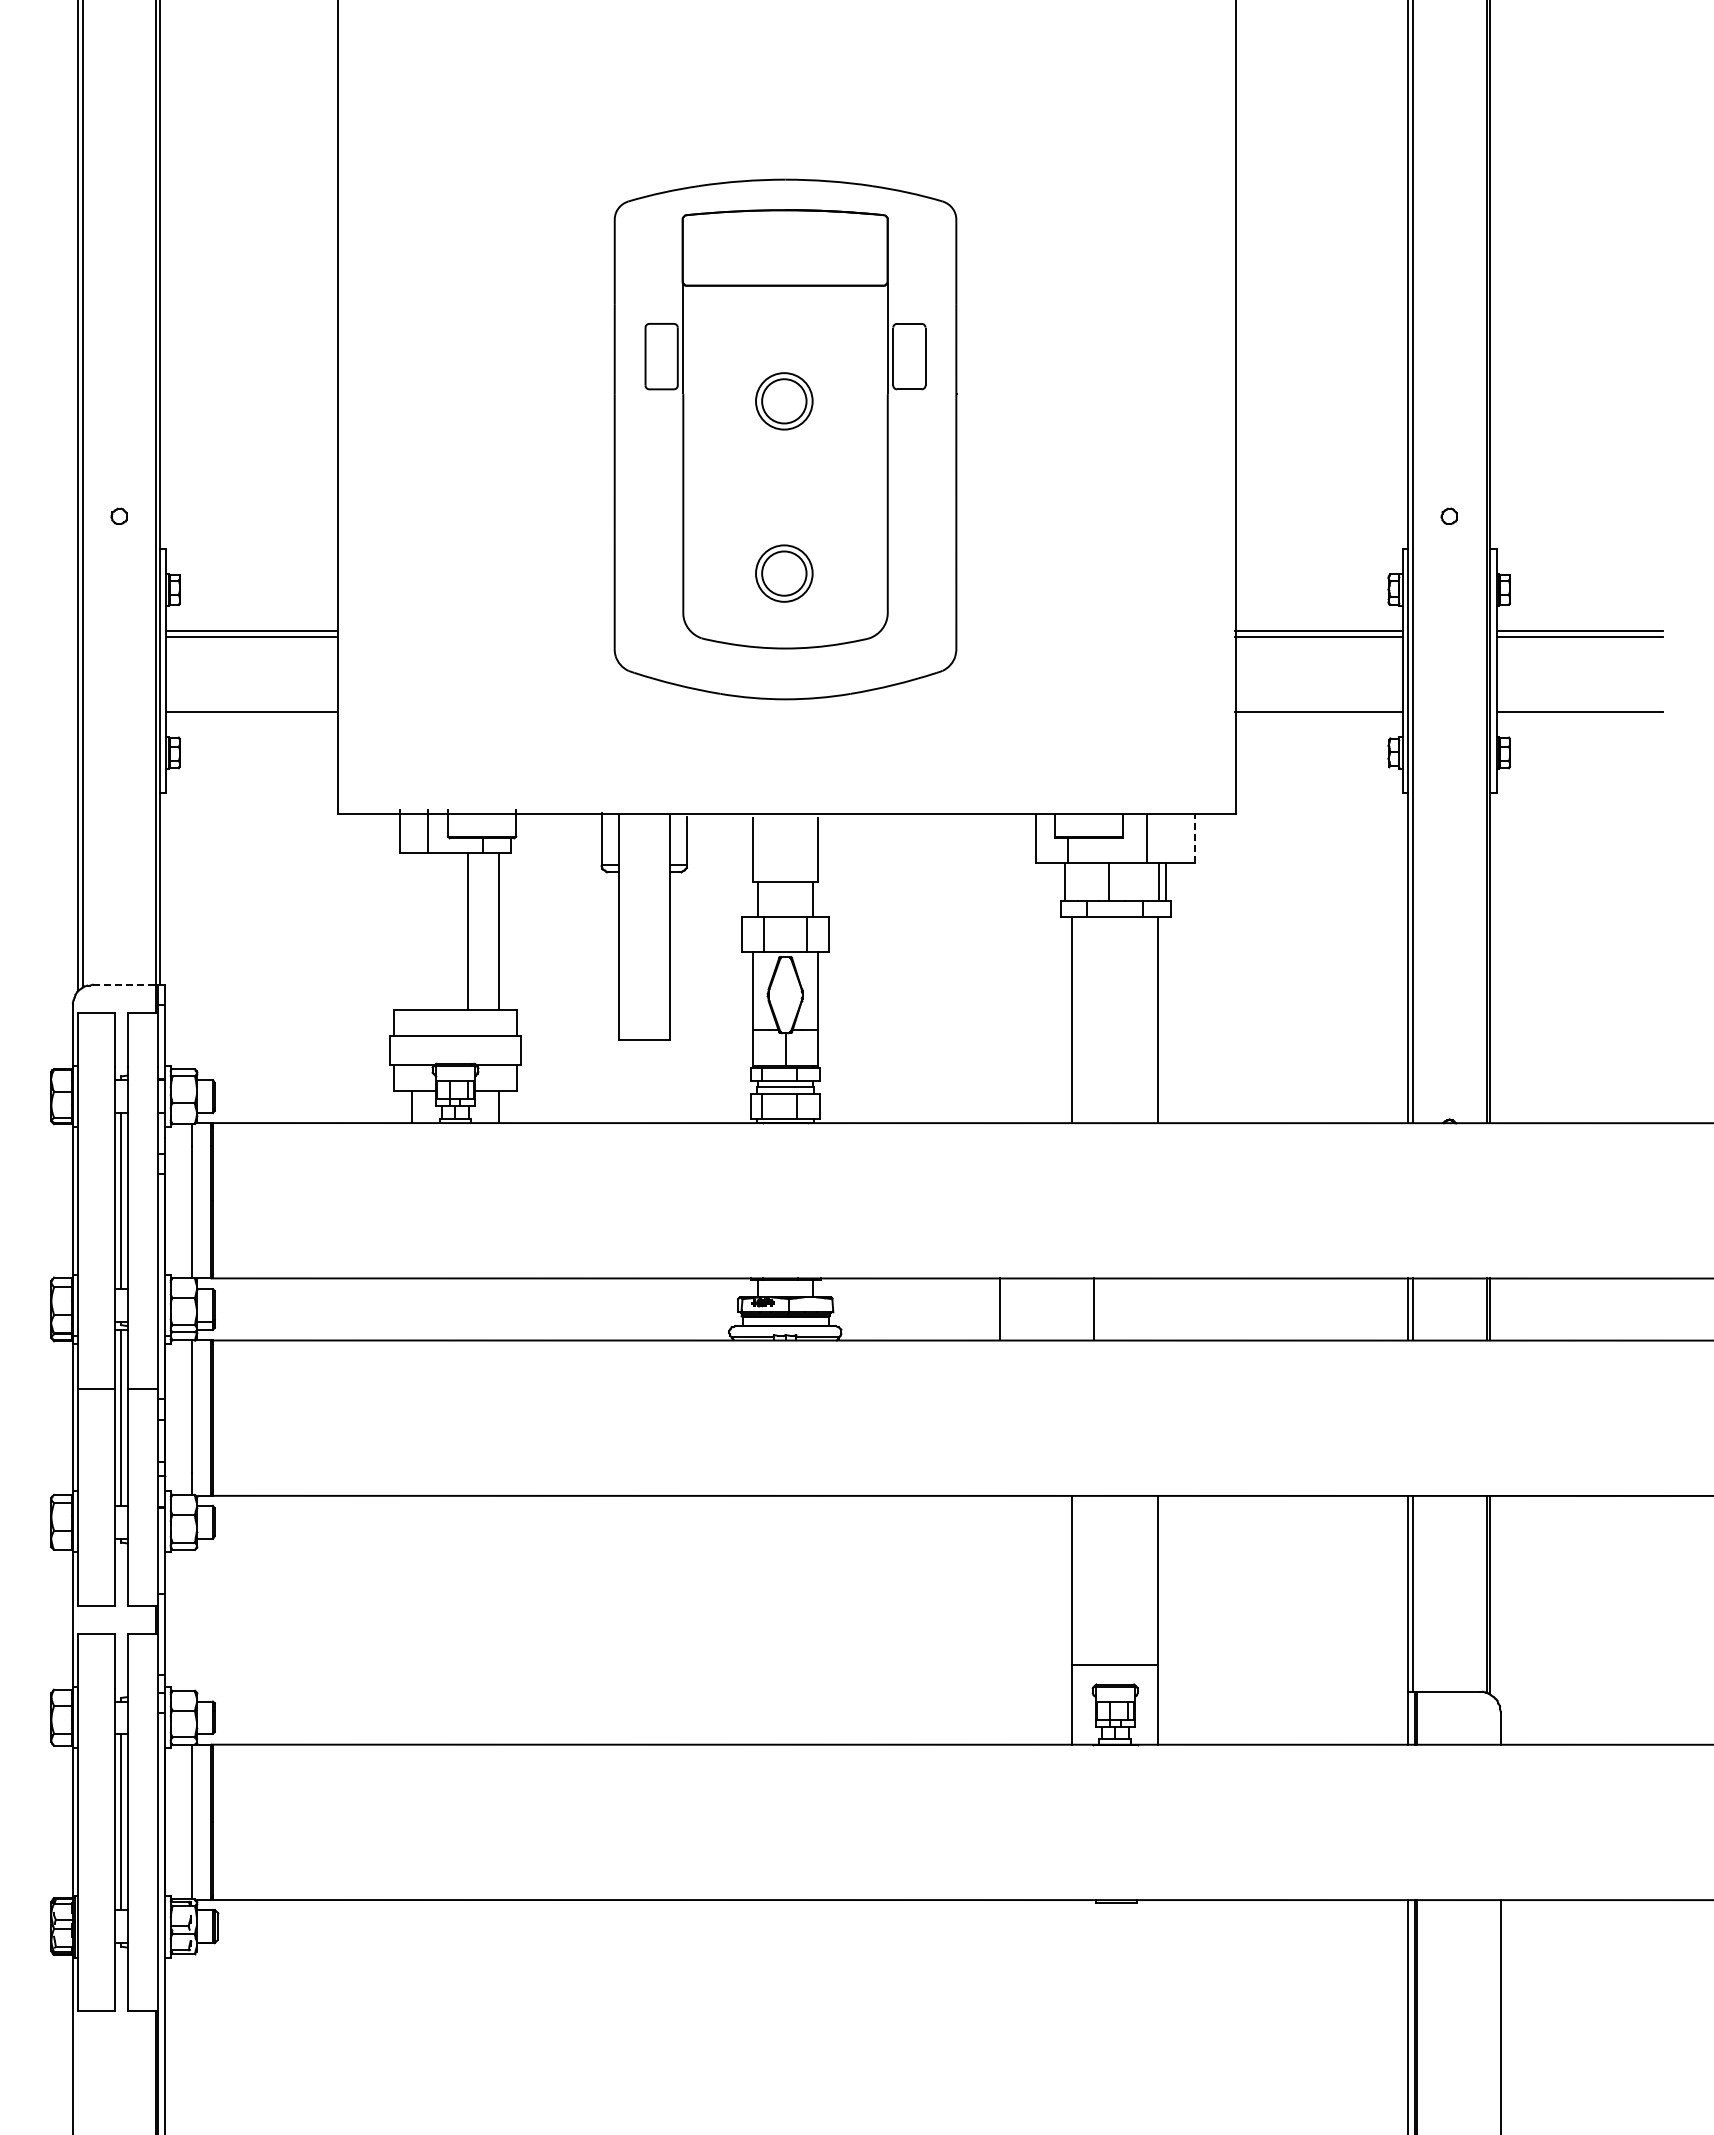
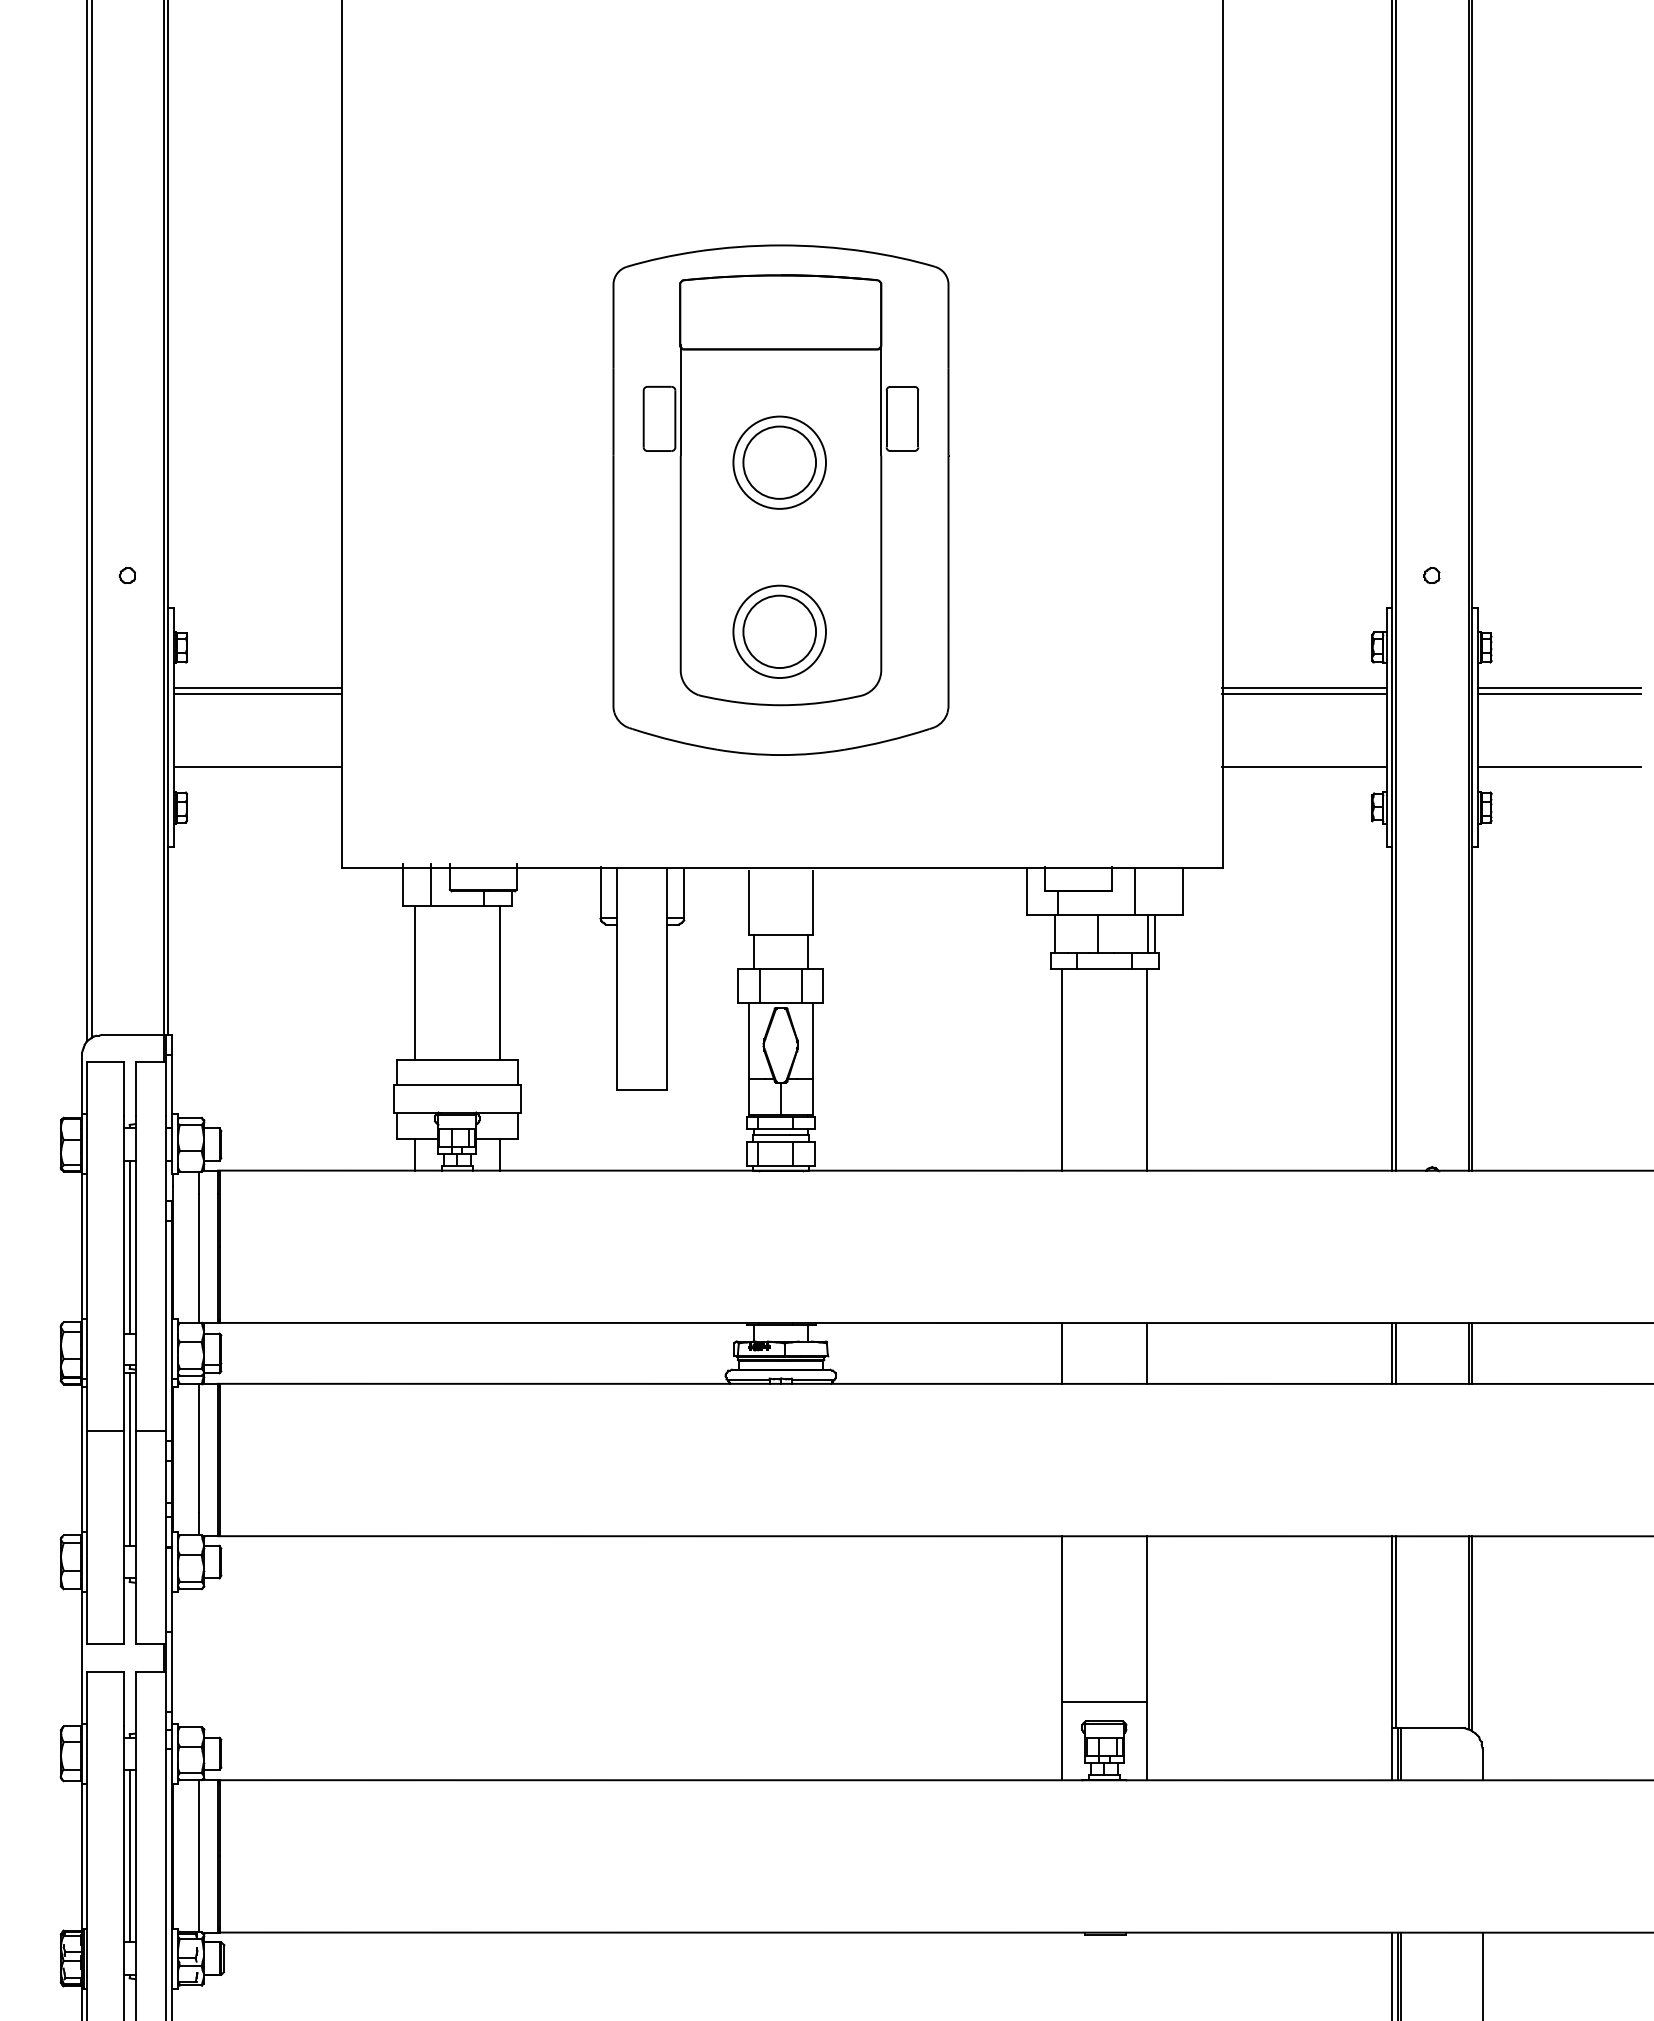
part: (784, 401) -> (779, 462), size x1.67
part: (784, 573) -> (779, 631), size x1.67
line: (1195, 838) -> (1183, 891), dashed -> solid
line: (467, 930) -> (414, 981), moved
line: (124, 984) -> (132, 1034), dashed -> solid
line: (1000, 1309) -> (1062, 1353), moved
line: (1094, 1309) -> (1146, 1353), moved

